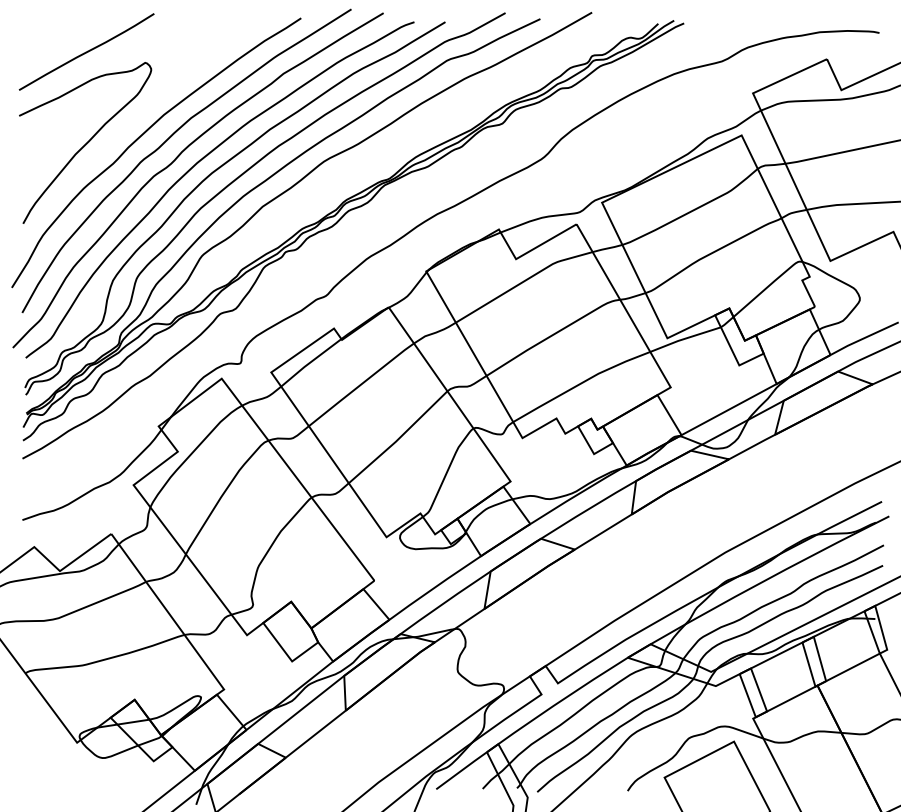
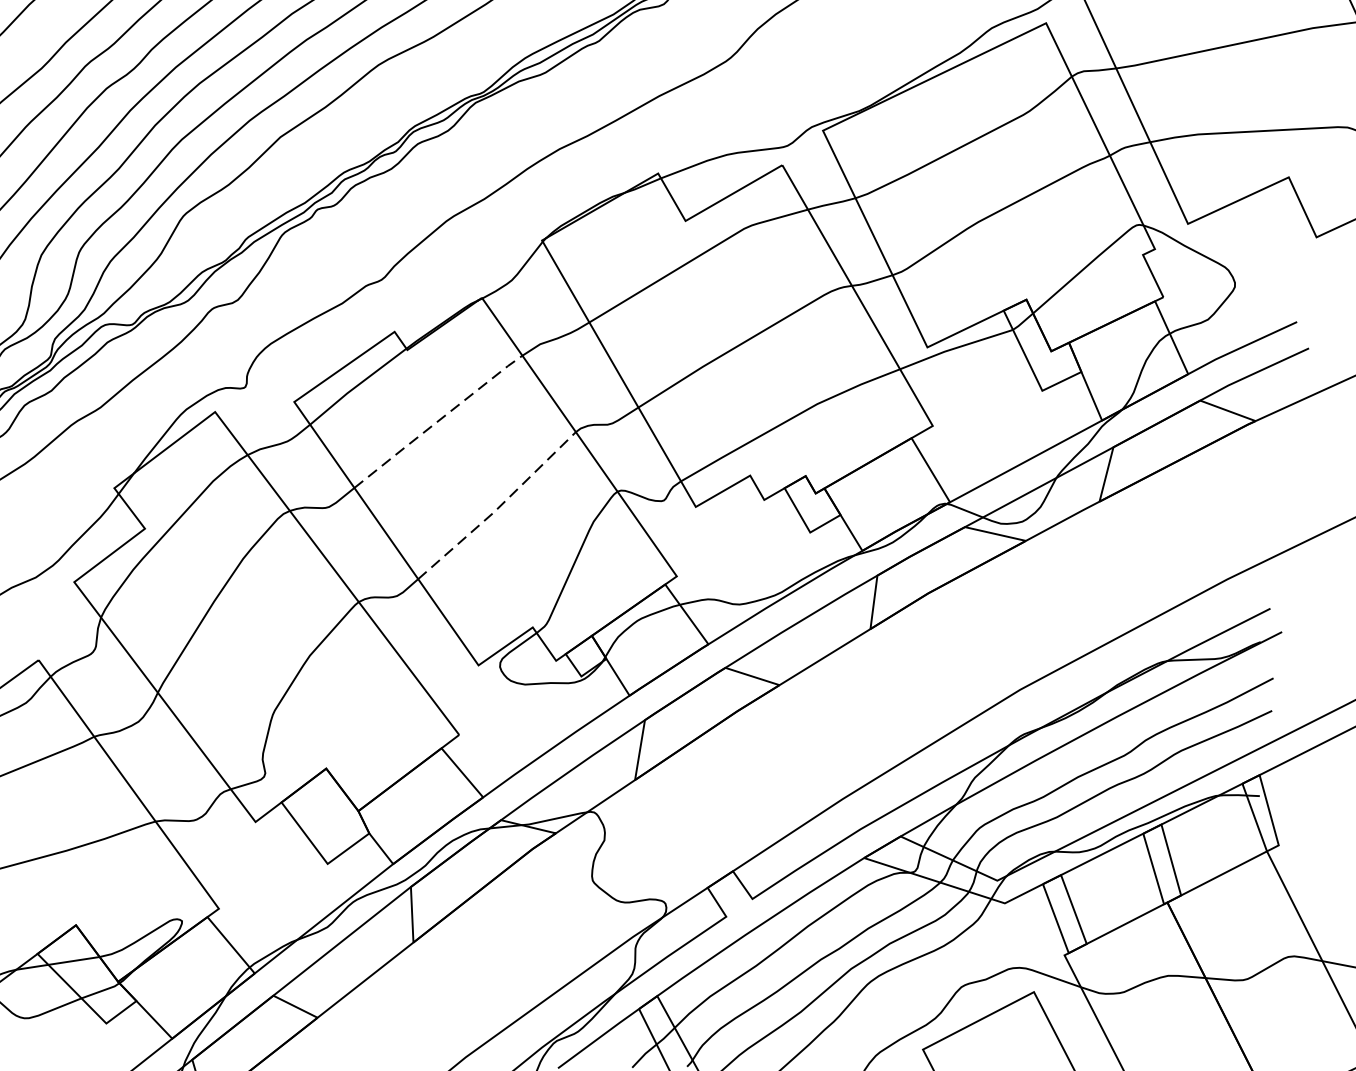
line: (361, 383) -> (438, 419), solid -> dashed
line: (399, 438) -> (499, 507), solid -> dashed

